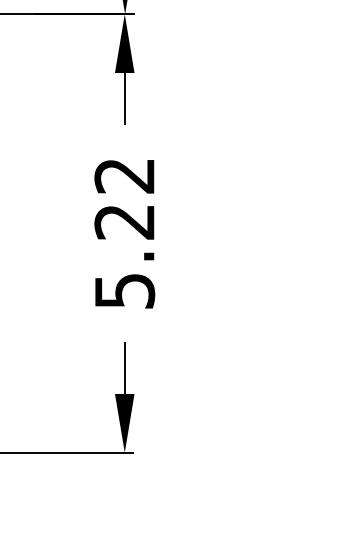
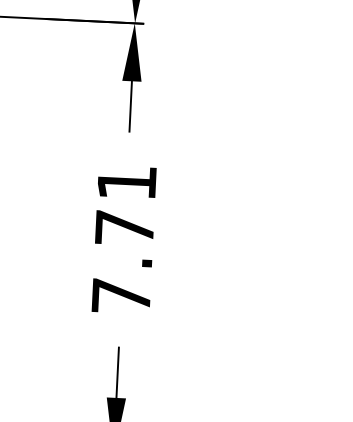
text: (124, 233) -> (123, 239), 5.22 -> 7.71

